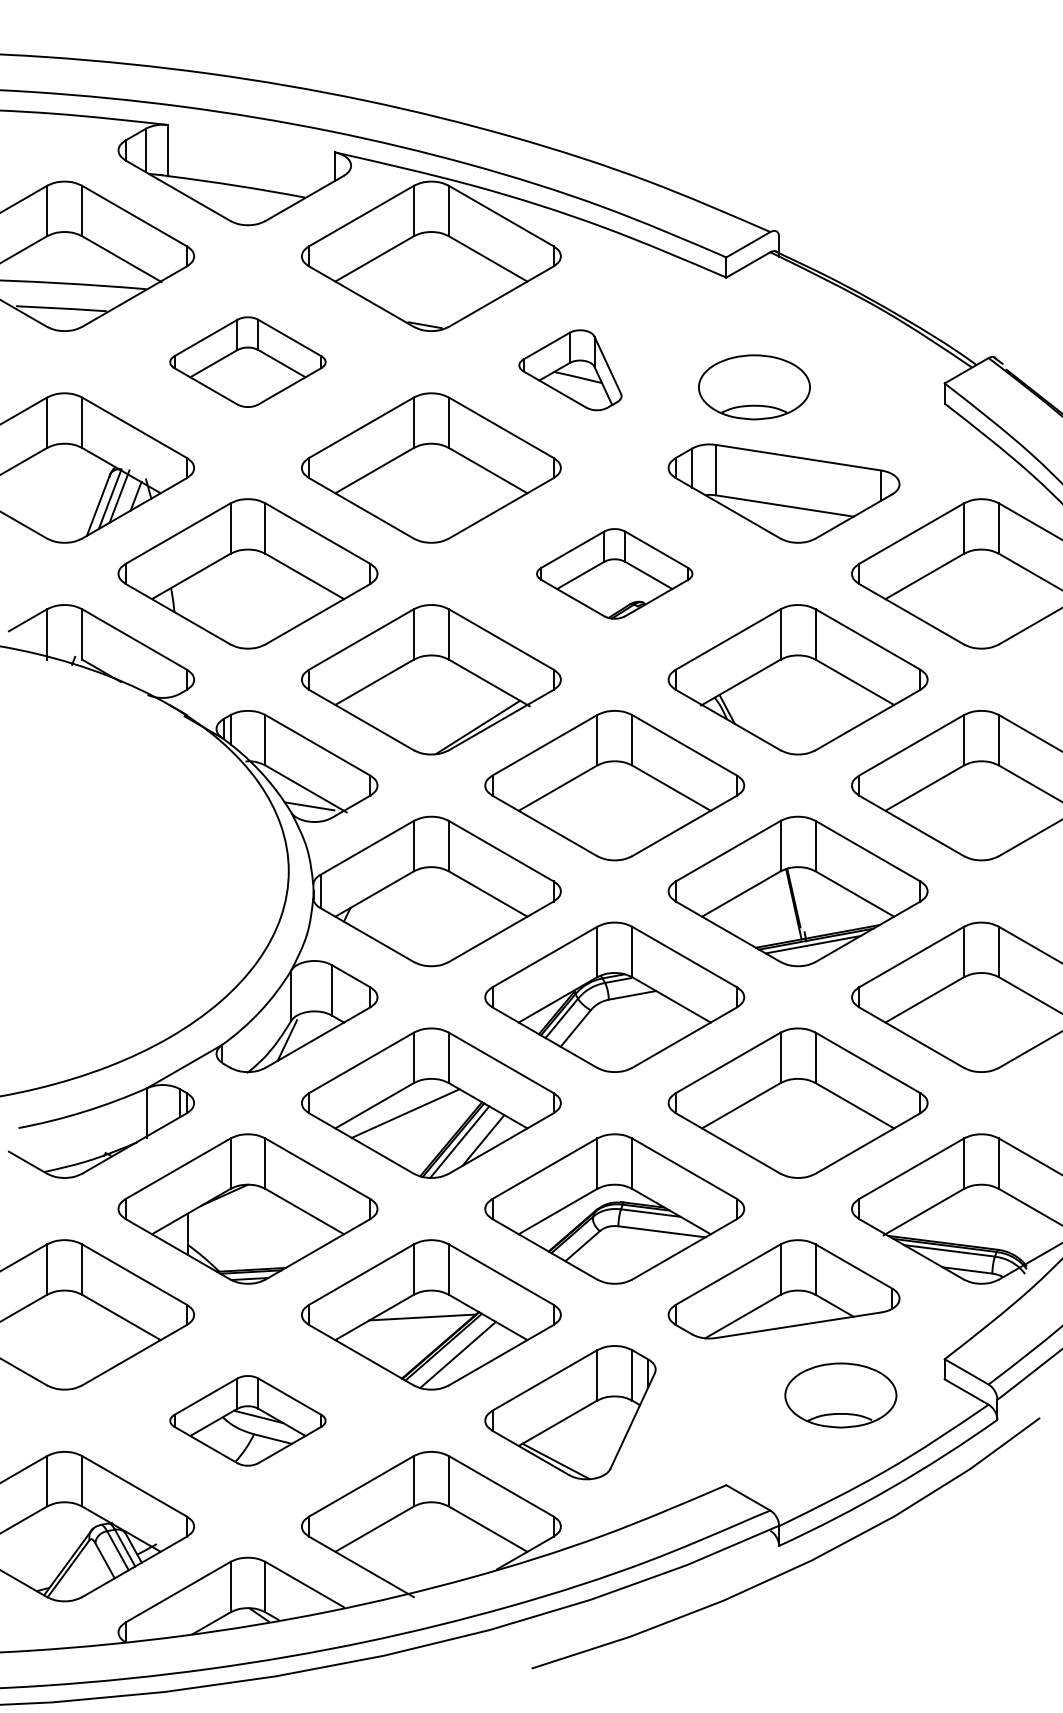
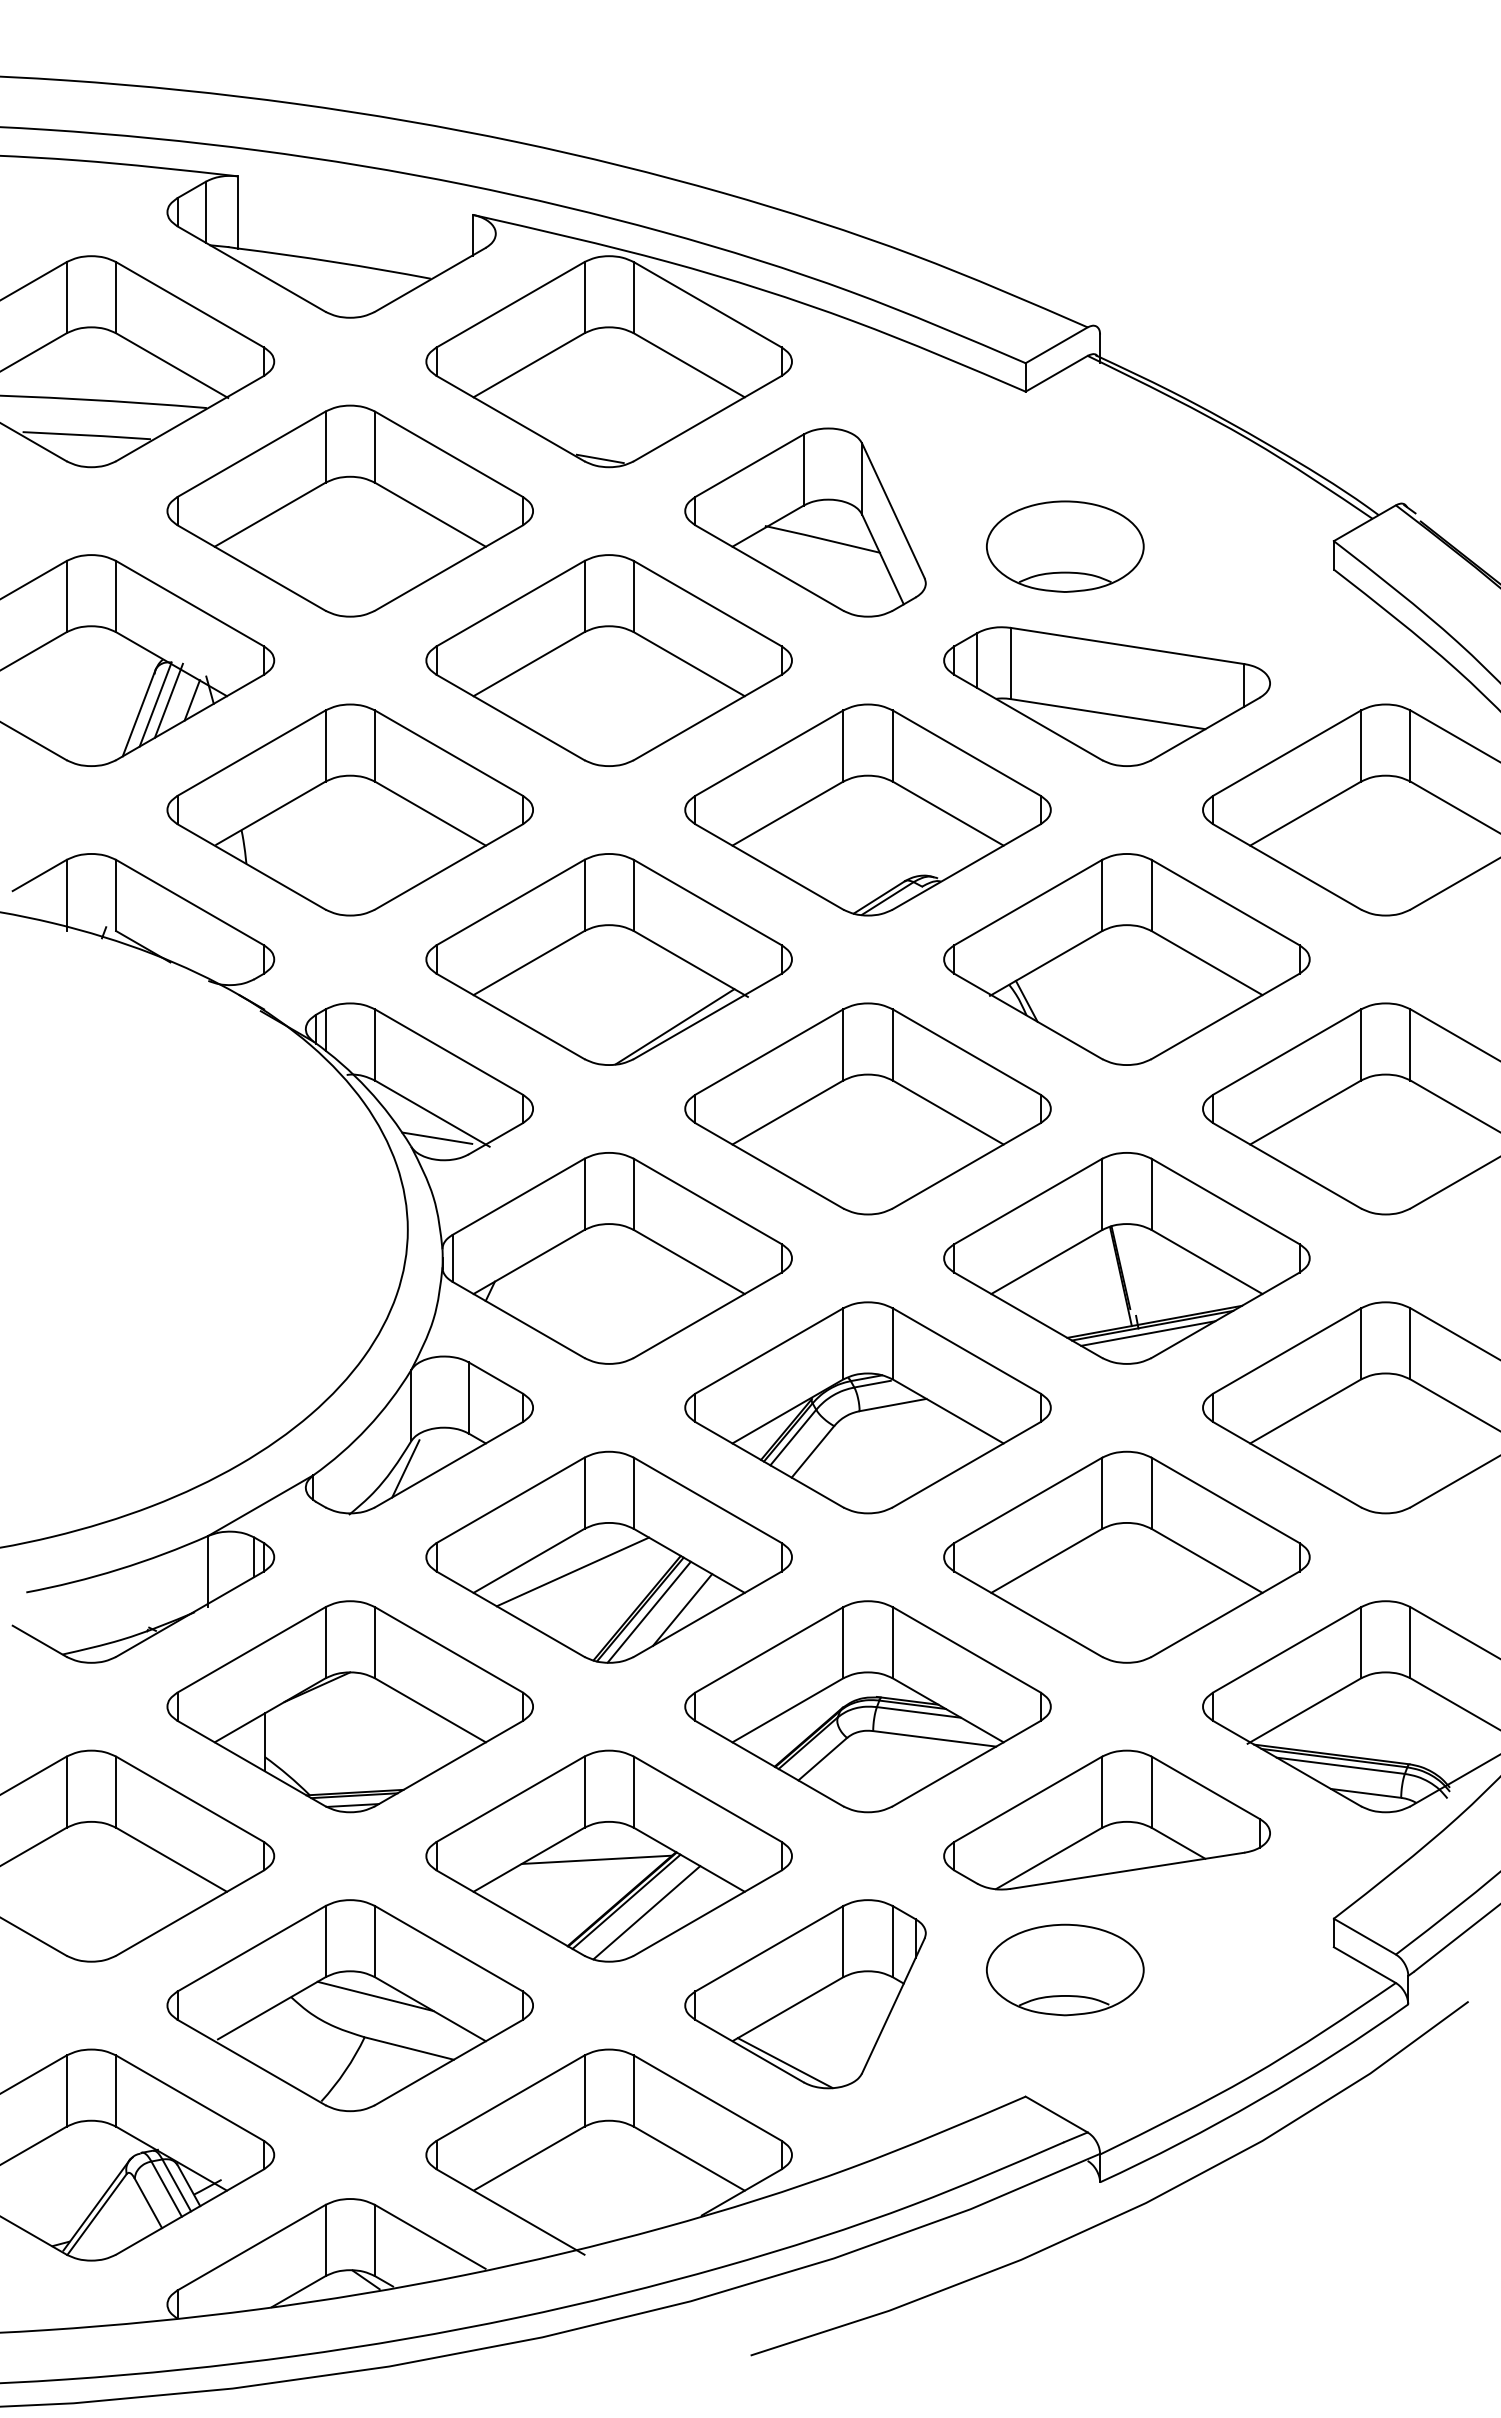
part: (247, 361) -> (349, 510), size x1.67
part: (570, 370) -> (805, 522), size x1.67
part: (614, 573) -> (867, 809), size x1.67
part: (841, 1395) -> (1065, 1969), moved
part: (247, 1420) -> (349, 2005), size x1.67

